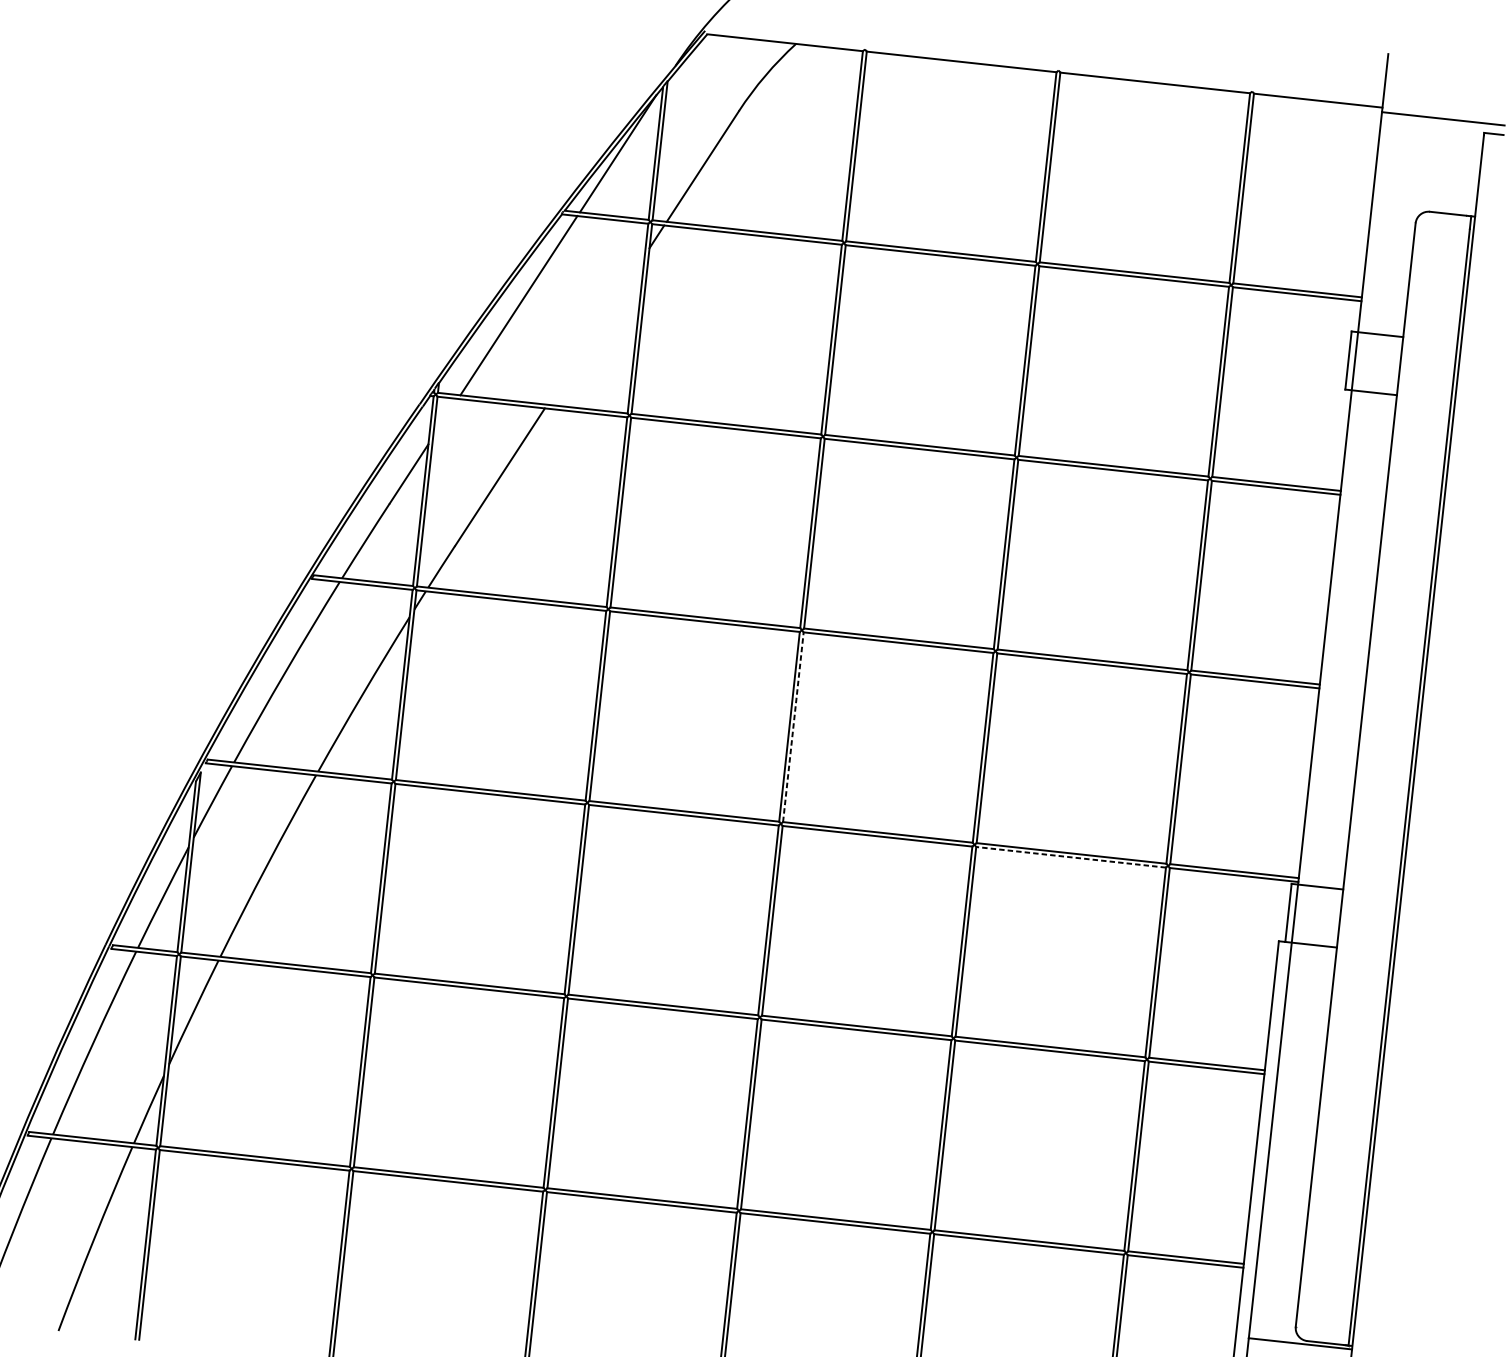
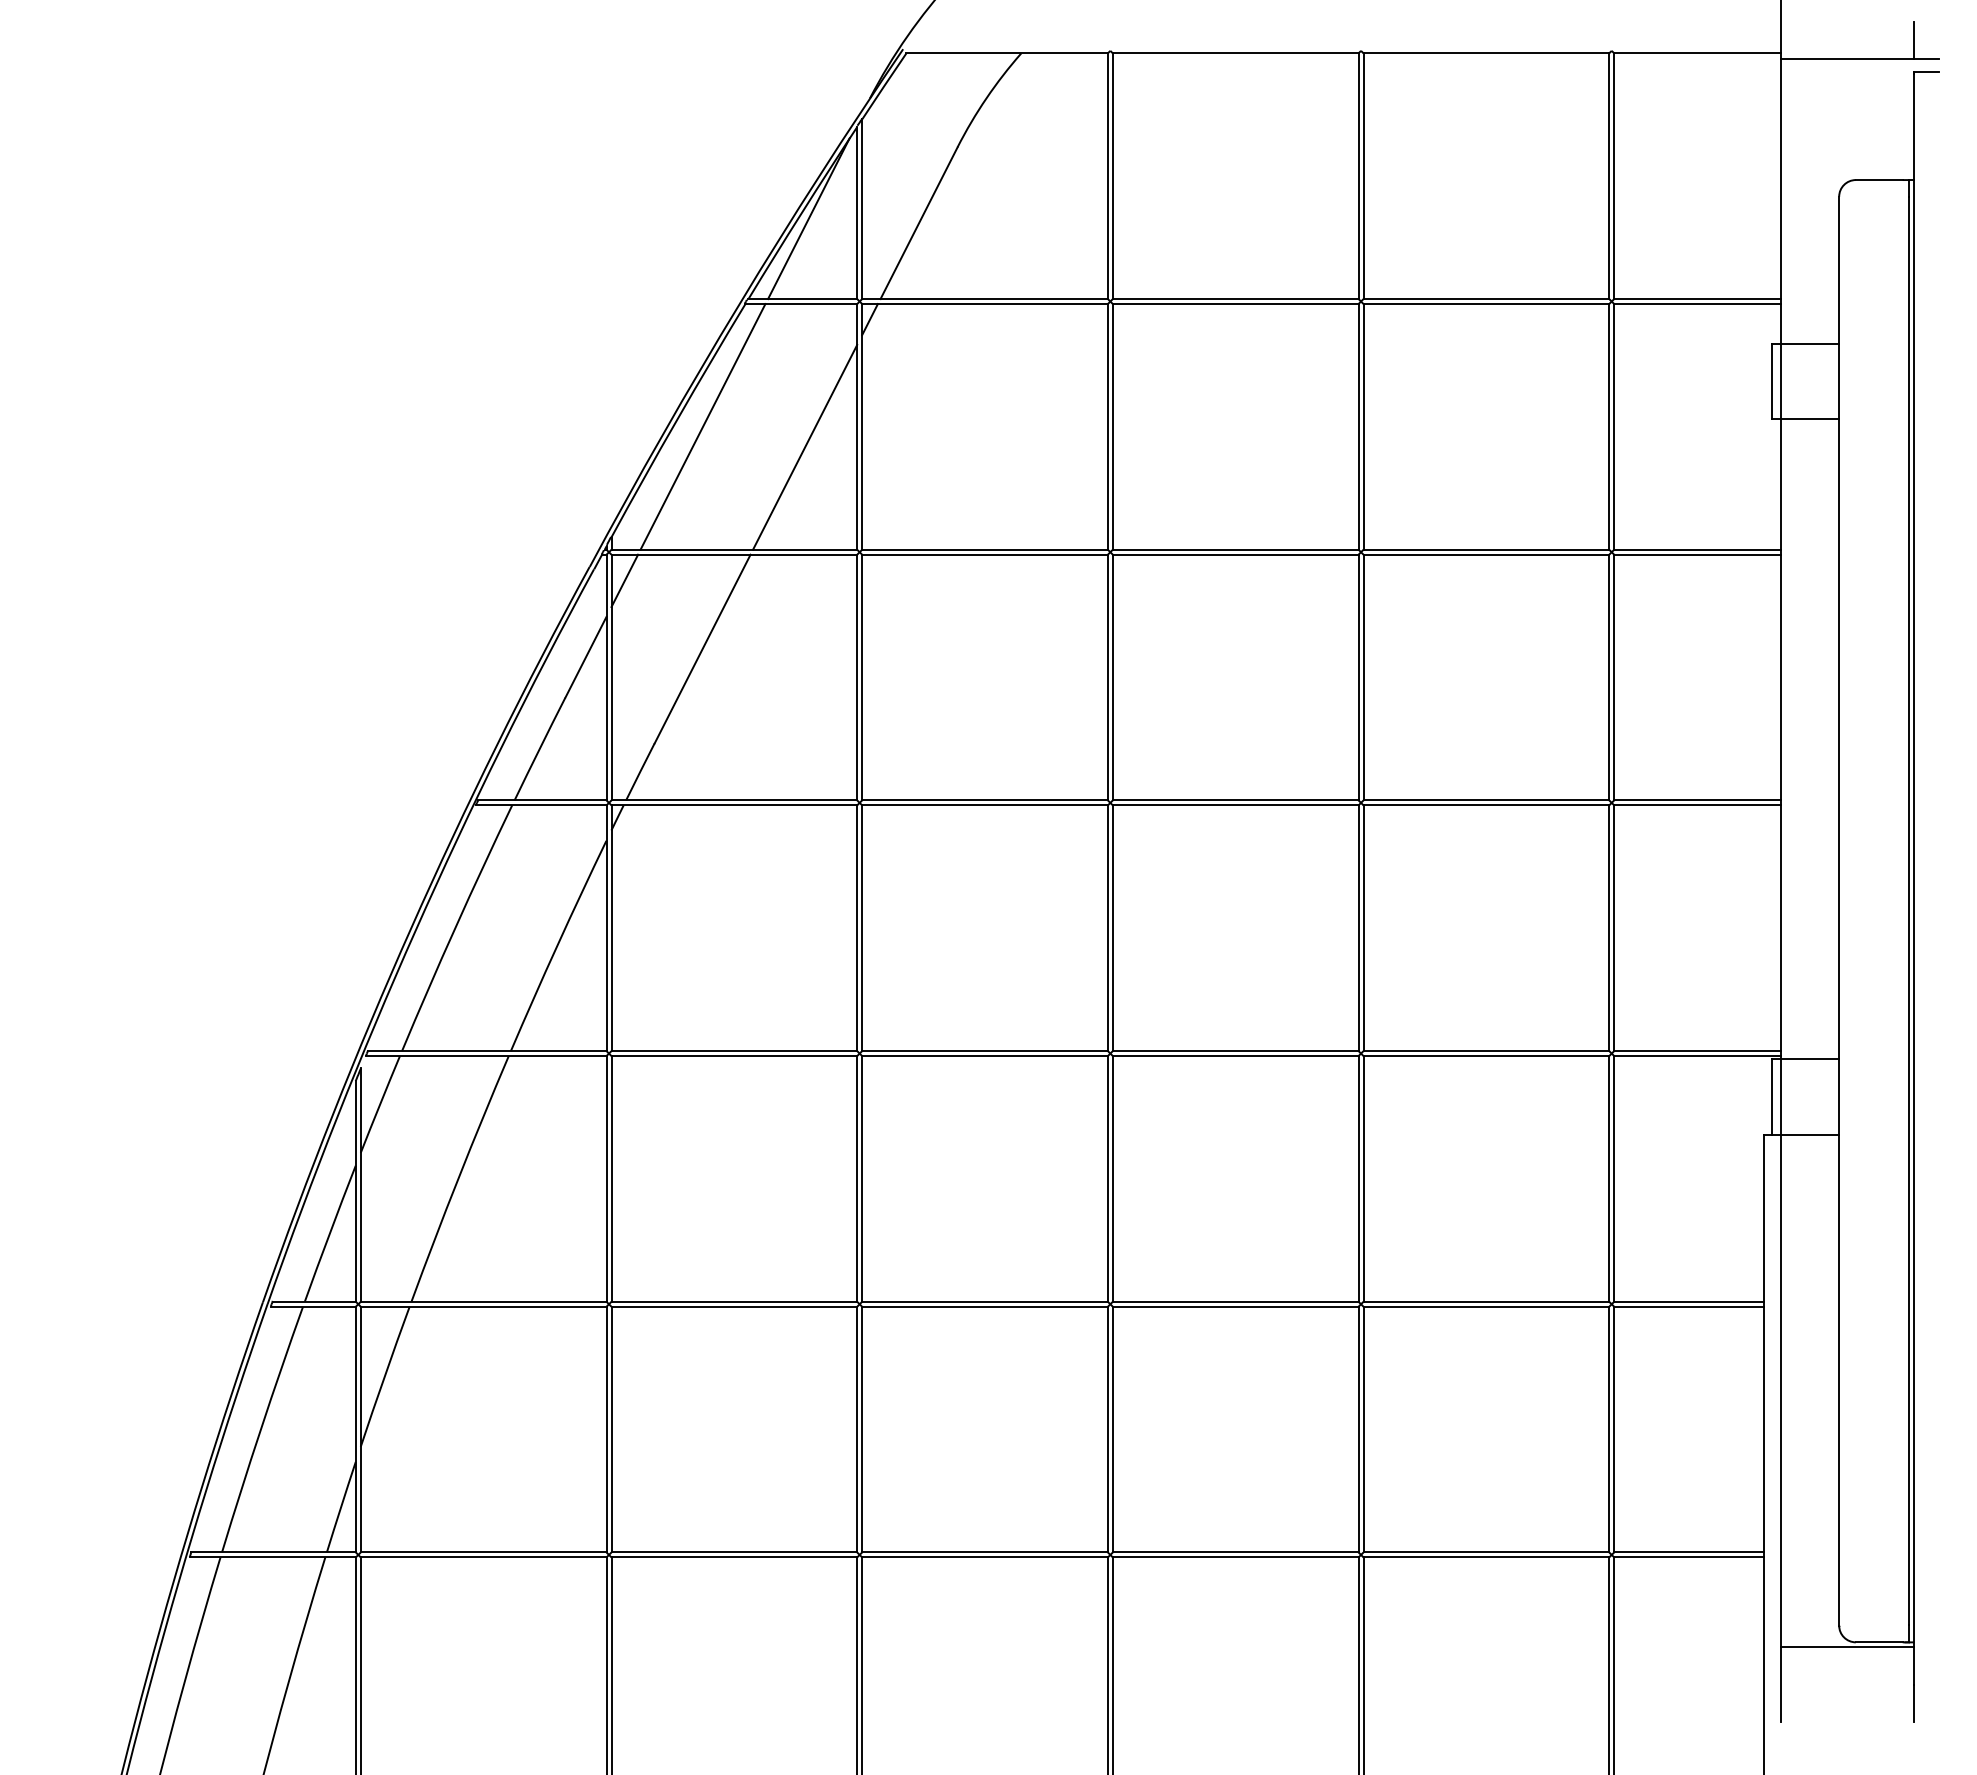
line: (1486, 108) -> (1914, 40), added
line: (596, 330) -> (805, 447), added
line: (445, 417) -> (624, 580), added
line: (793, 727) -> (1112, 928), dashed -> solid
line: (1071, 857) -> (1486, 1056), dashed -> solid

